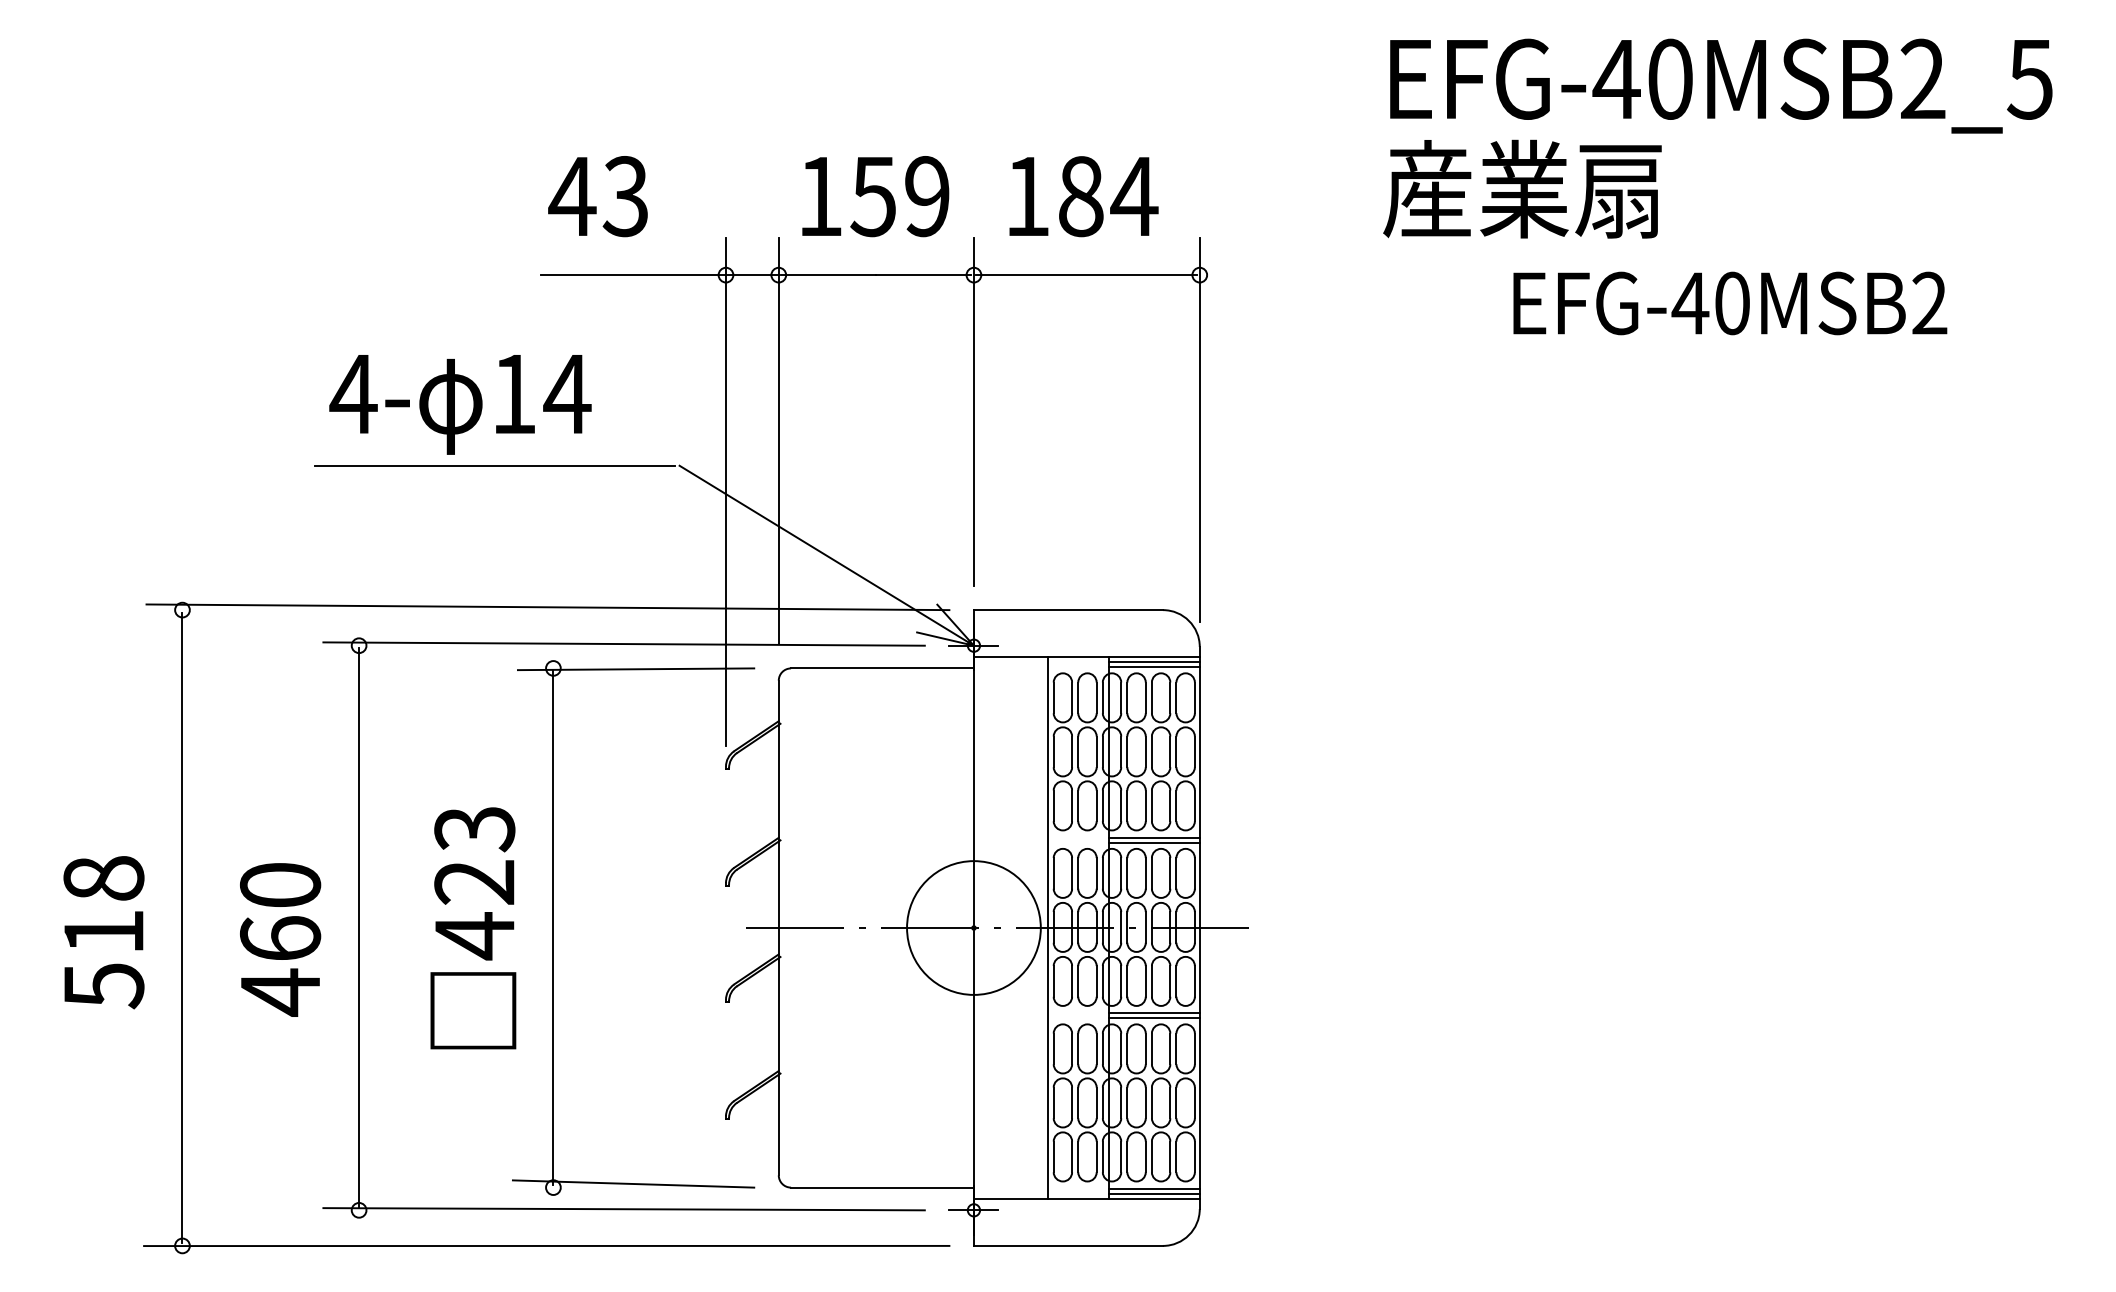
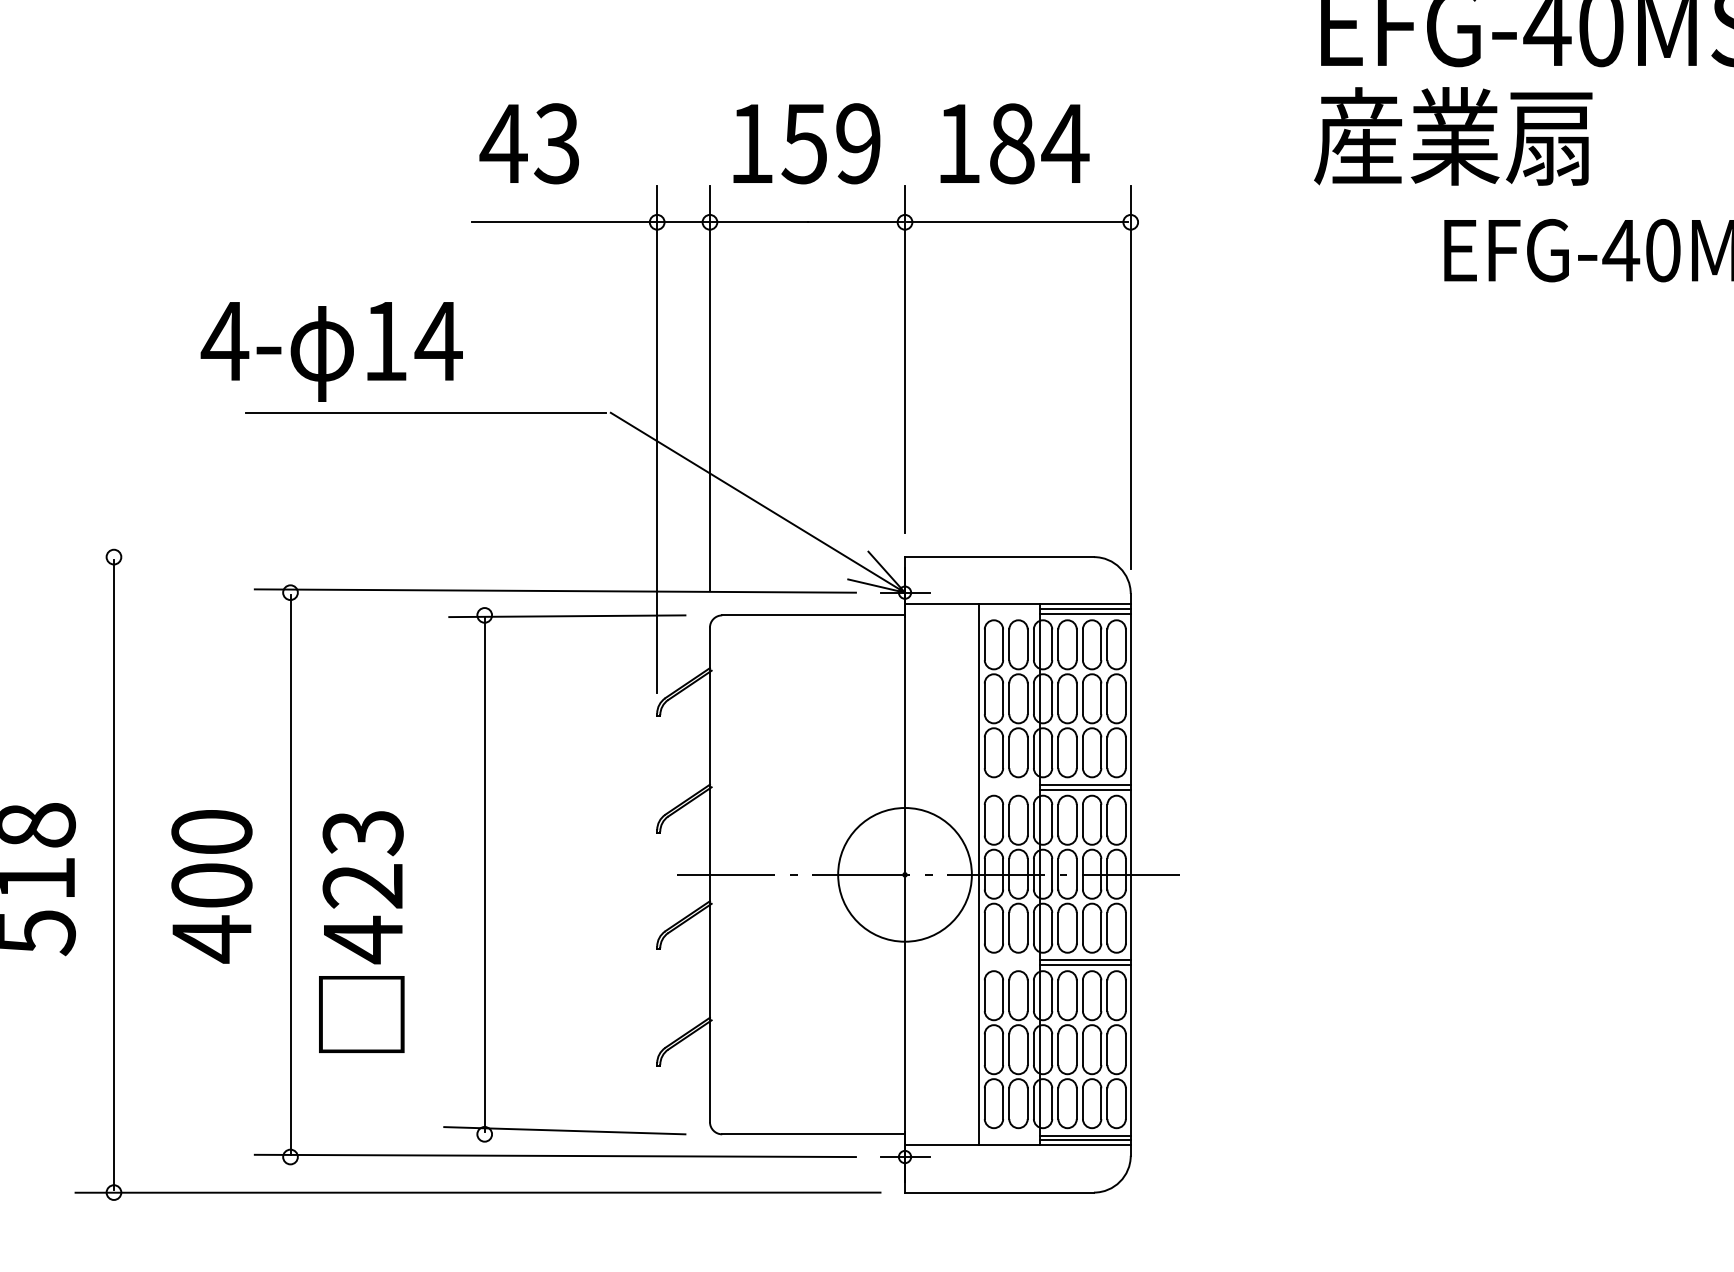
text: (460, 404) -> (331, 351), moved
line: (547, 607) -> (478, 554), removed
text: (473, 928) -> (361, 932), moved
text: (280, 938) -> (211, 885), 460 -> 400

